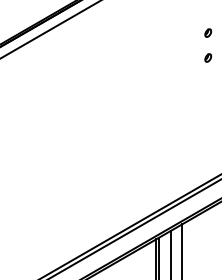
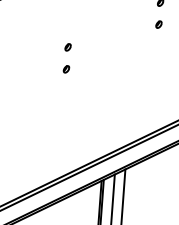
part: (107, 90) -> (68, 46), added
part: (107, 115) -> (66, 68), added

